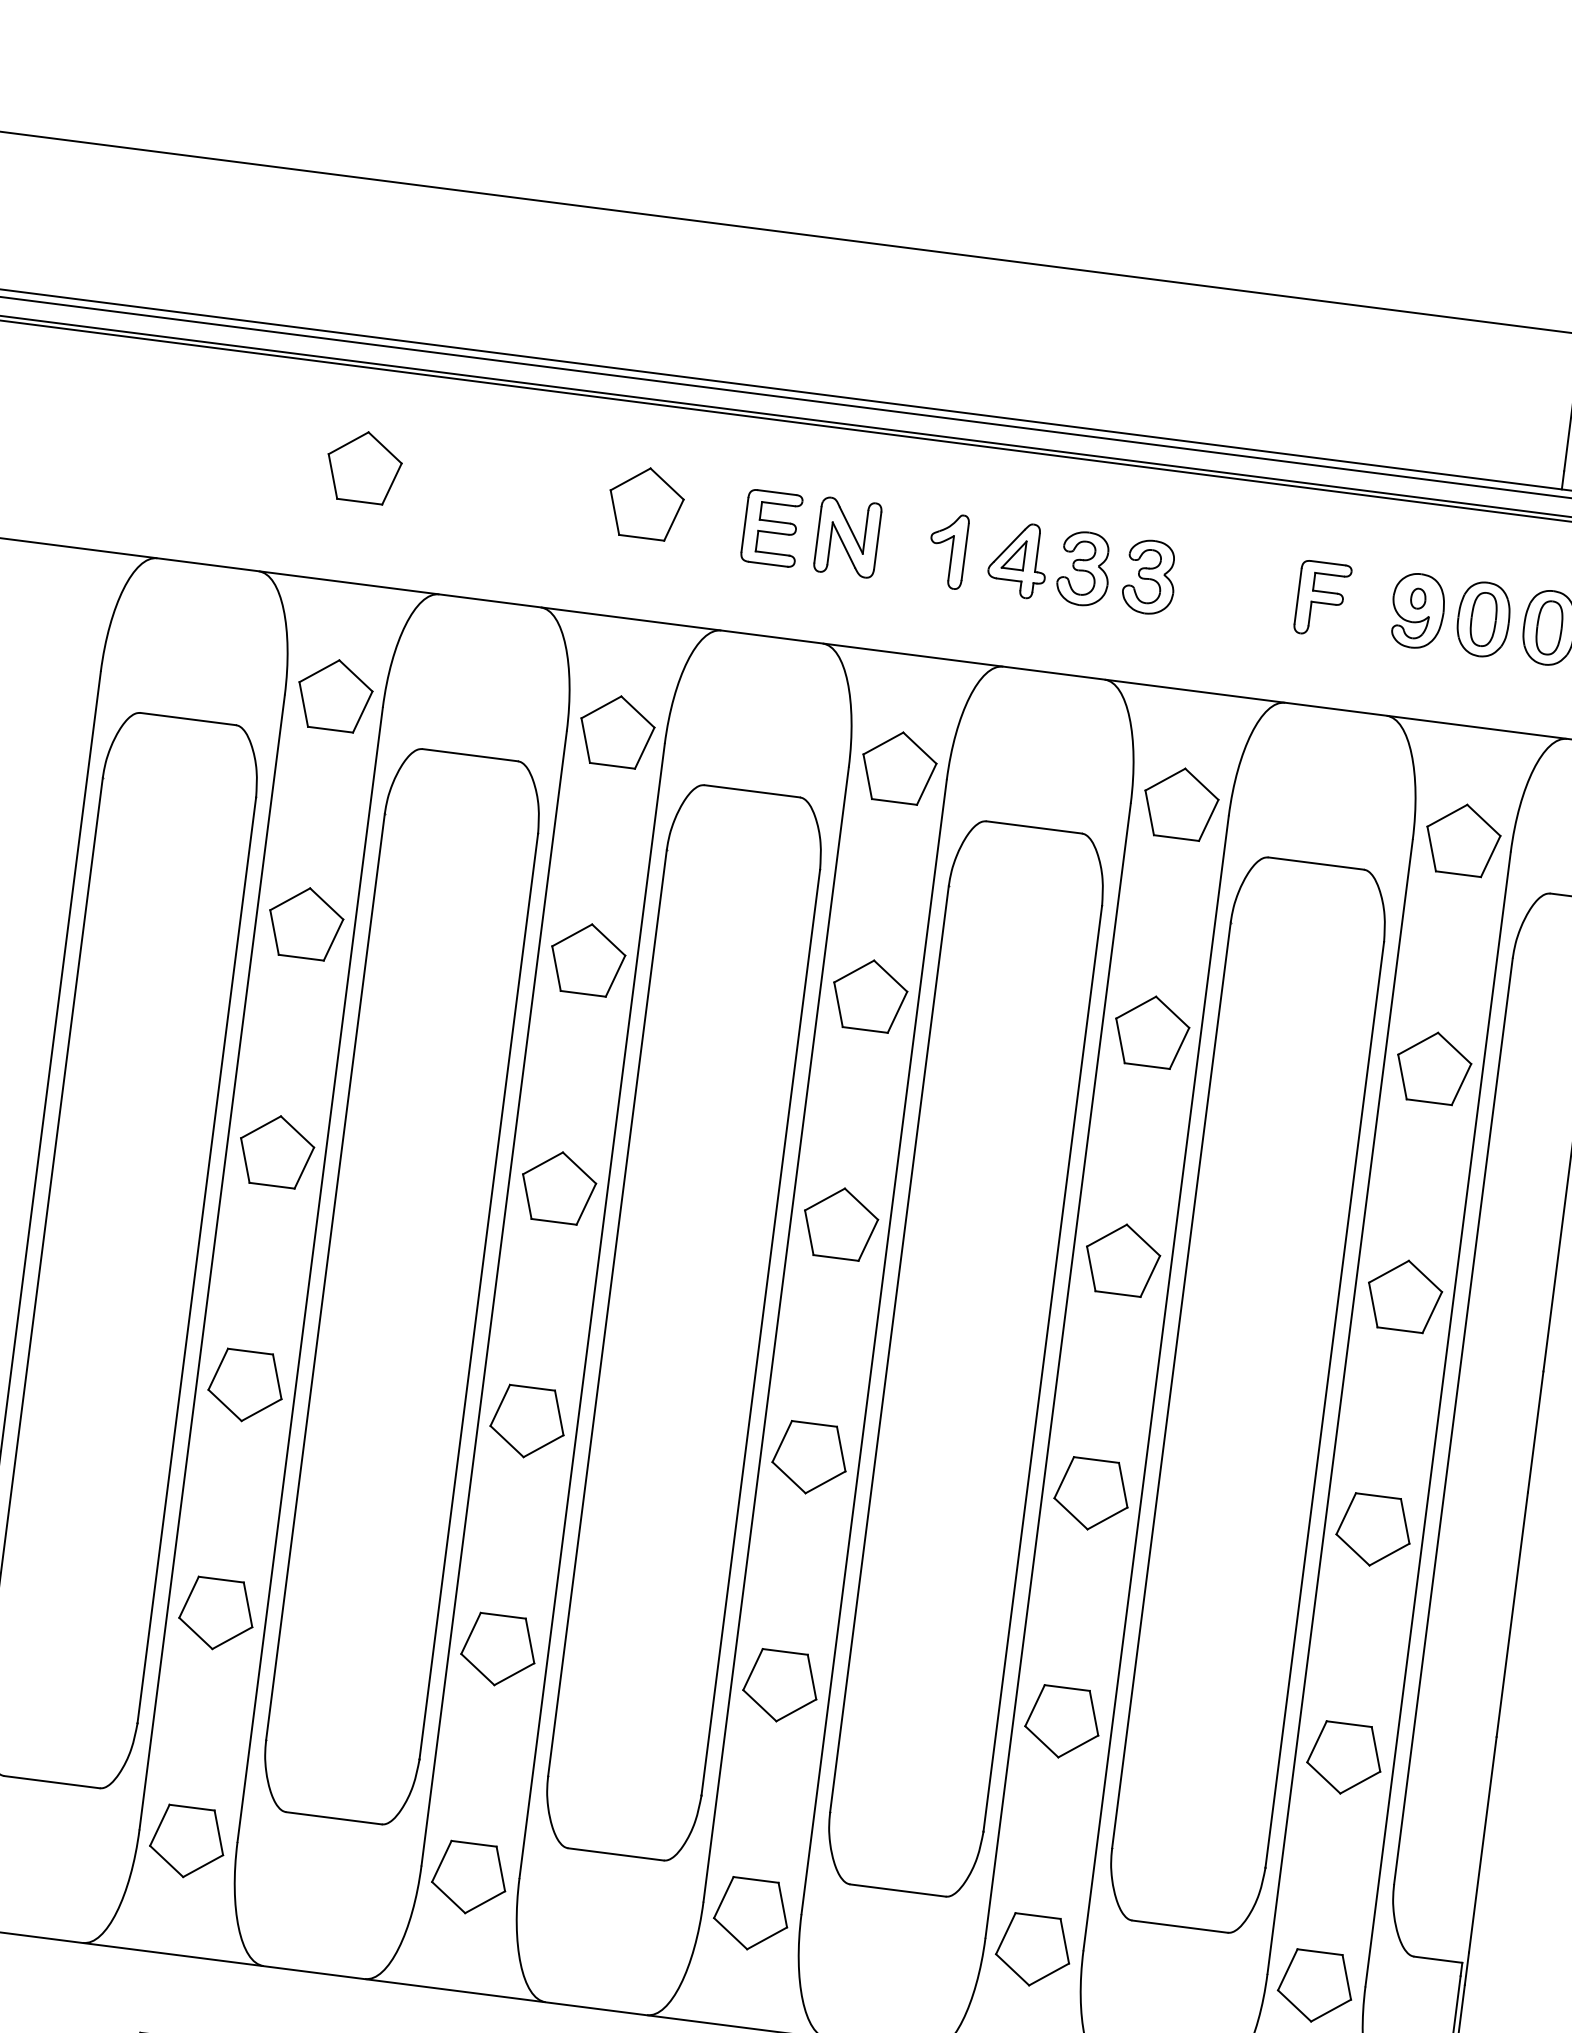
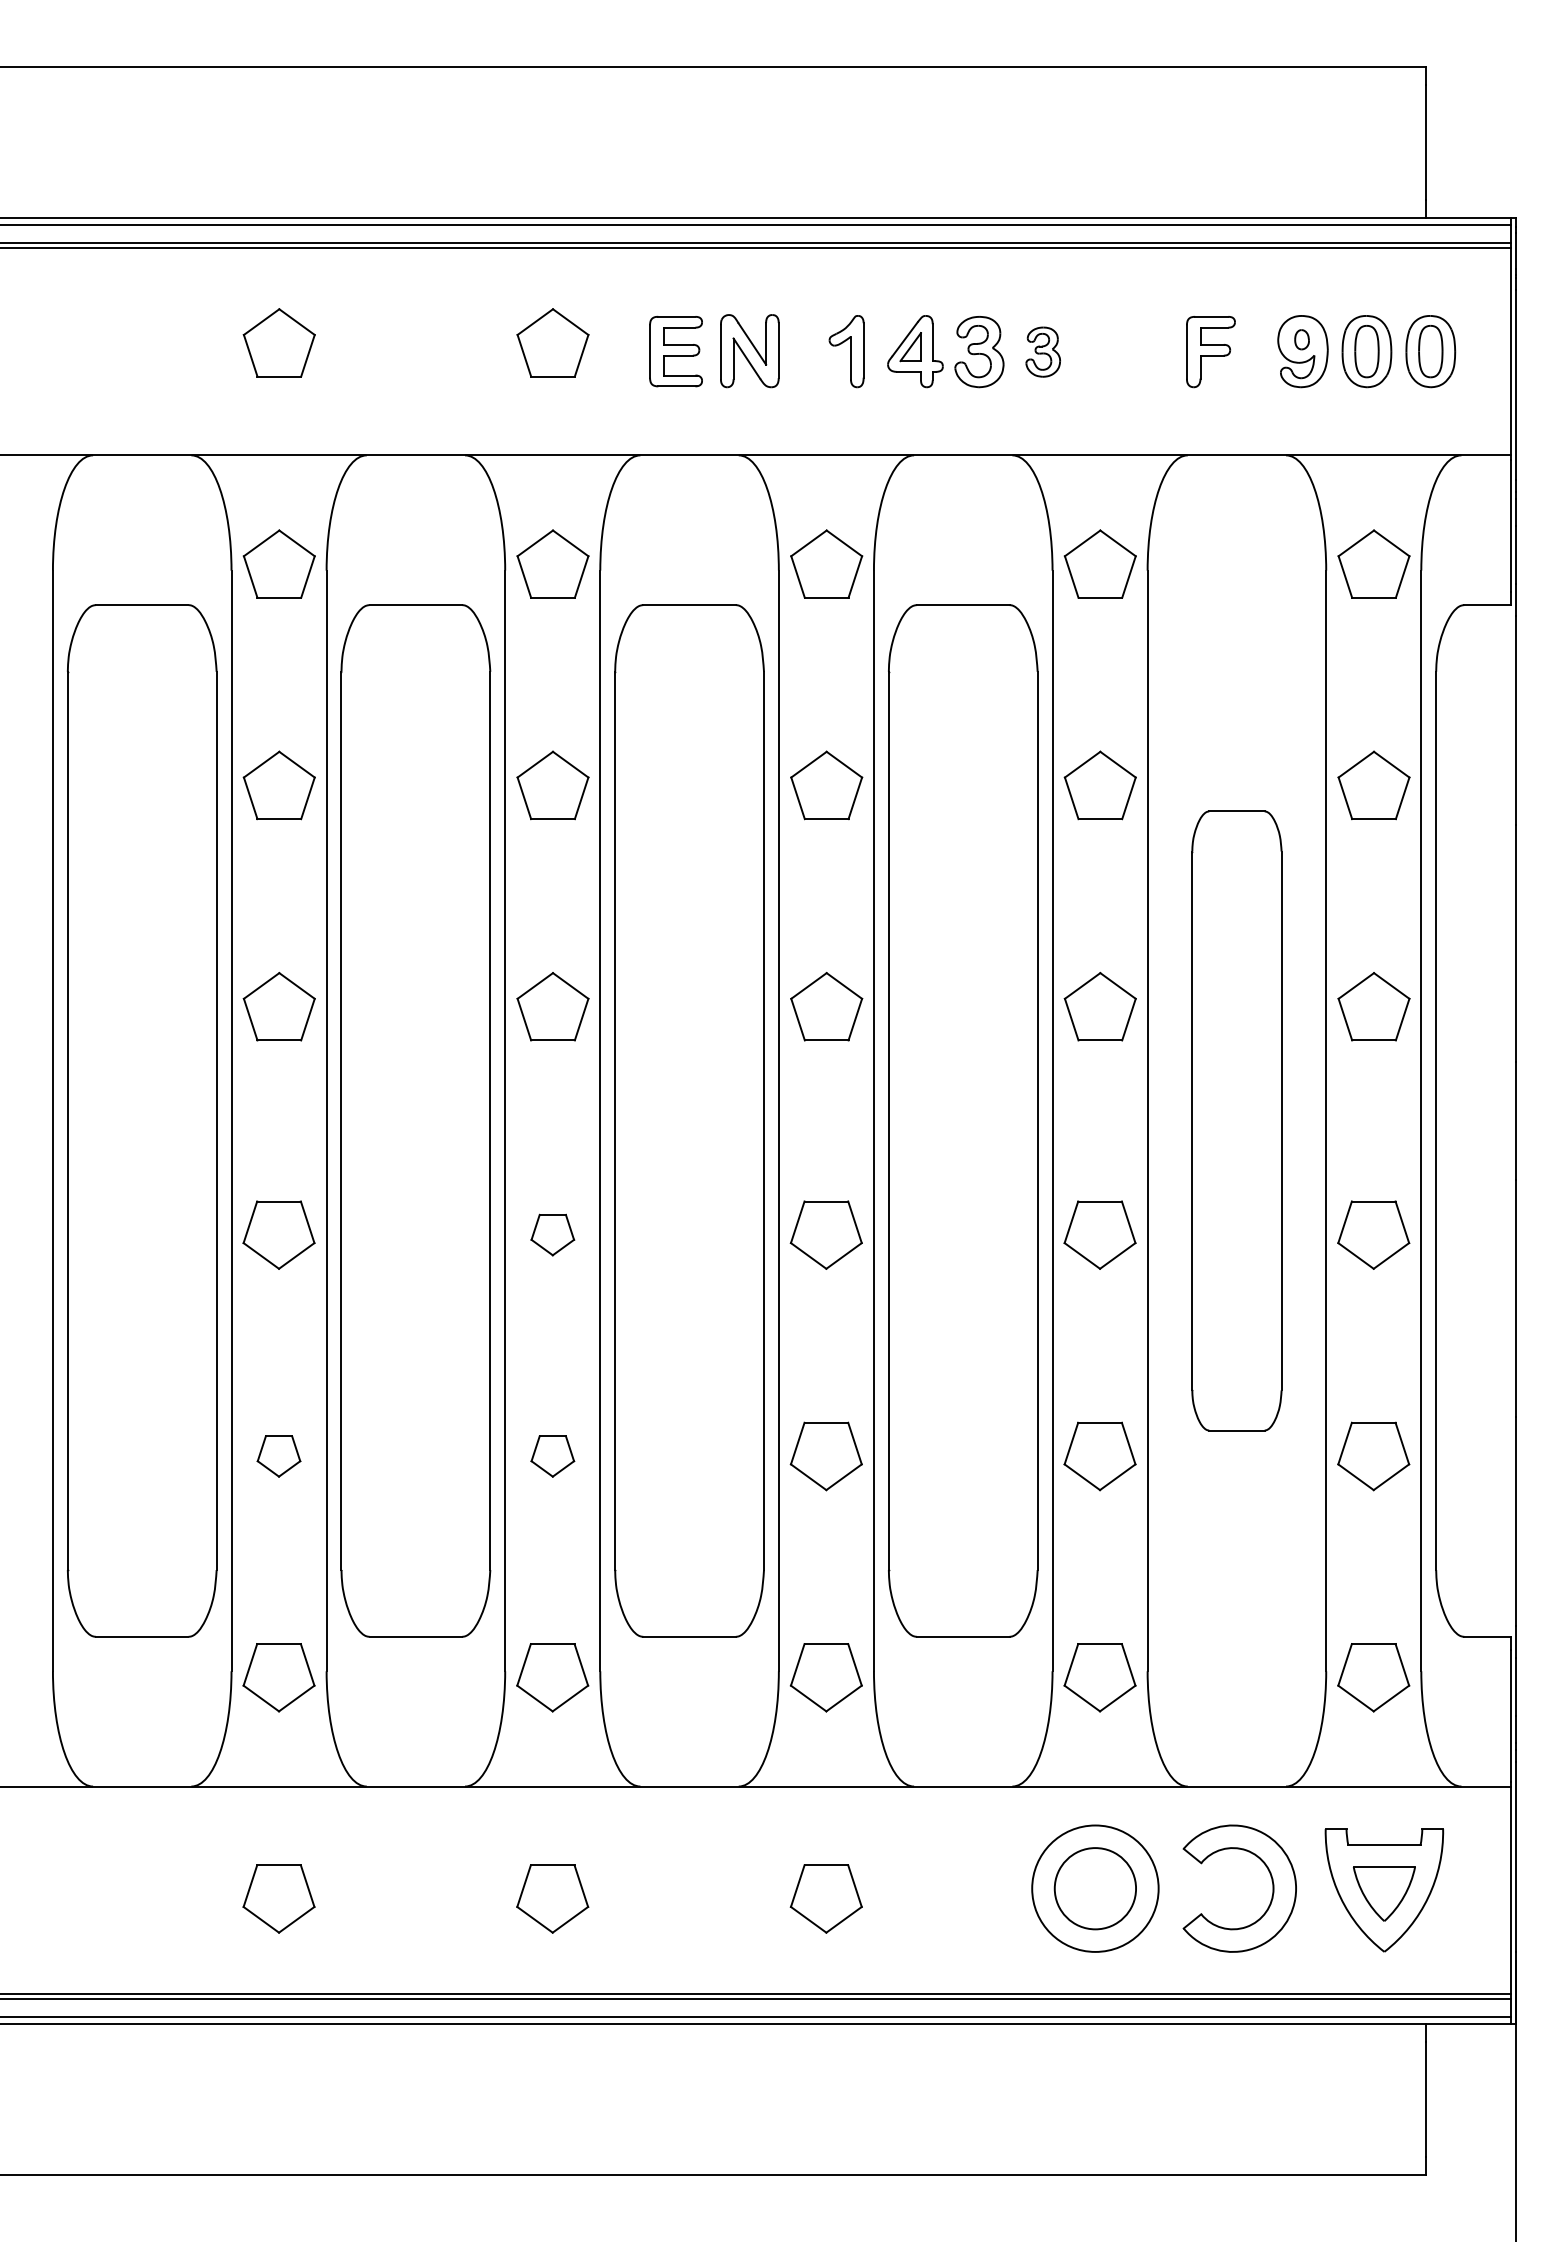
part: (1150, 577) -> (1043, 352), size x0.7
part: (1247, 1394) -> (1236, 1120), size x0.6
part: (527, 1421) -> (552, 1234), size x0.6
part: (216, 1614) -> (278, 1456), size x0.6
part: (498, 1650) -> (552, 1456), size x0.6

